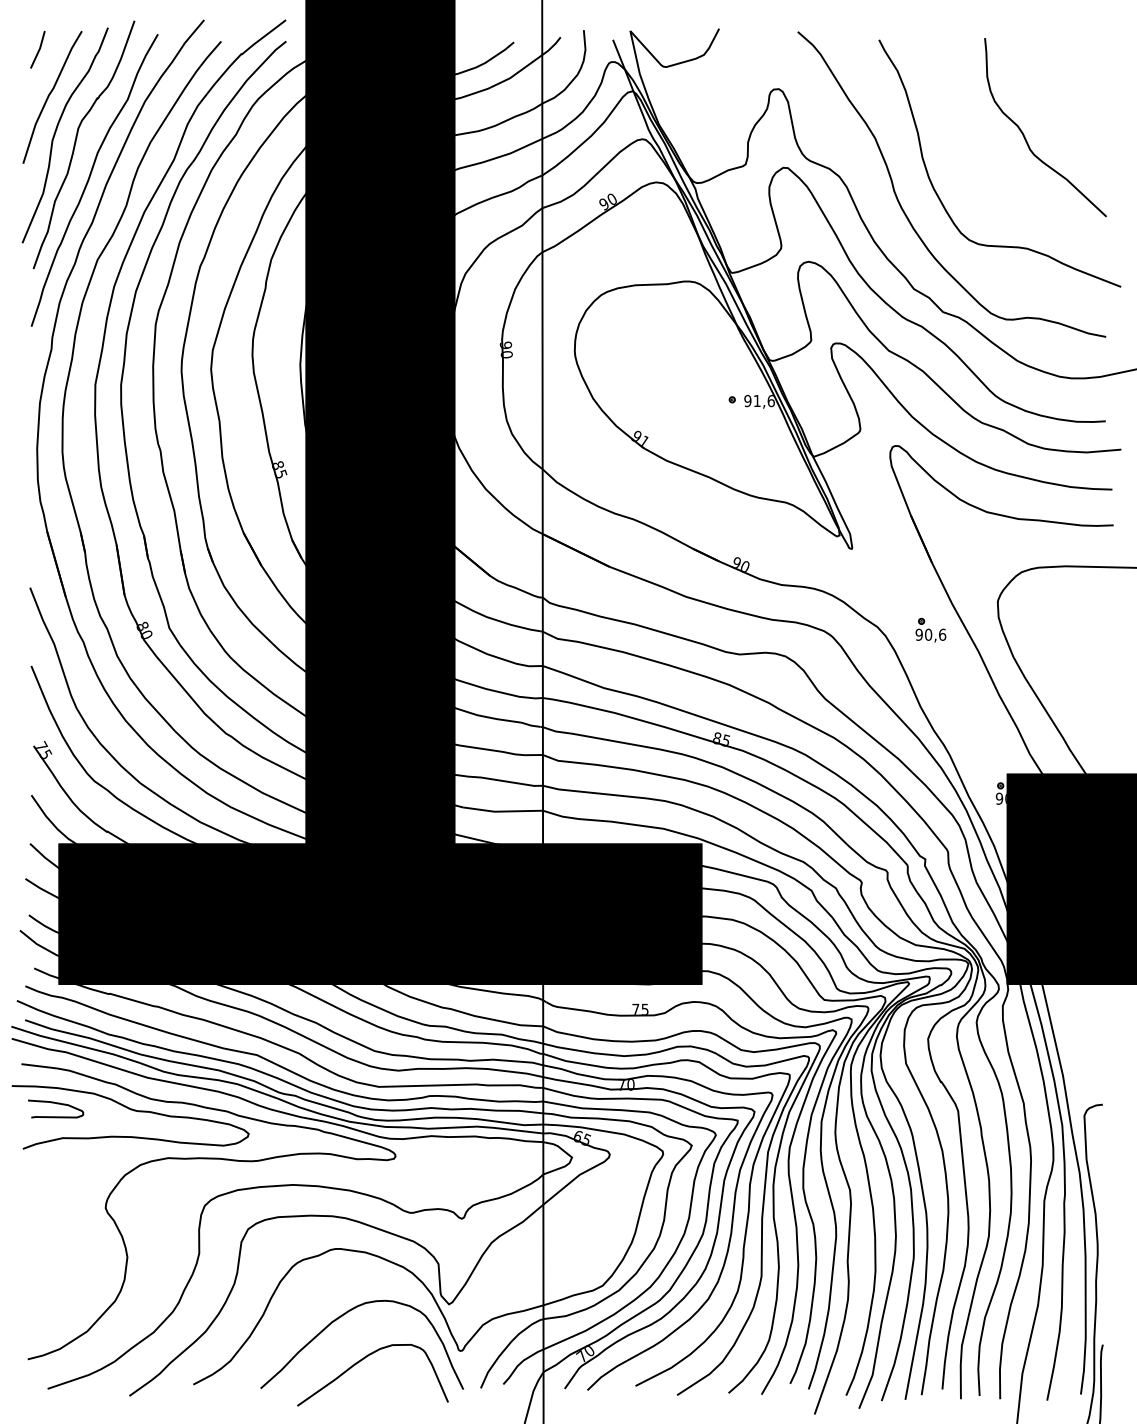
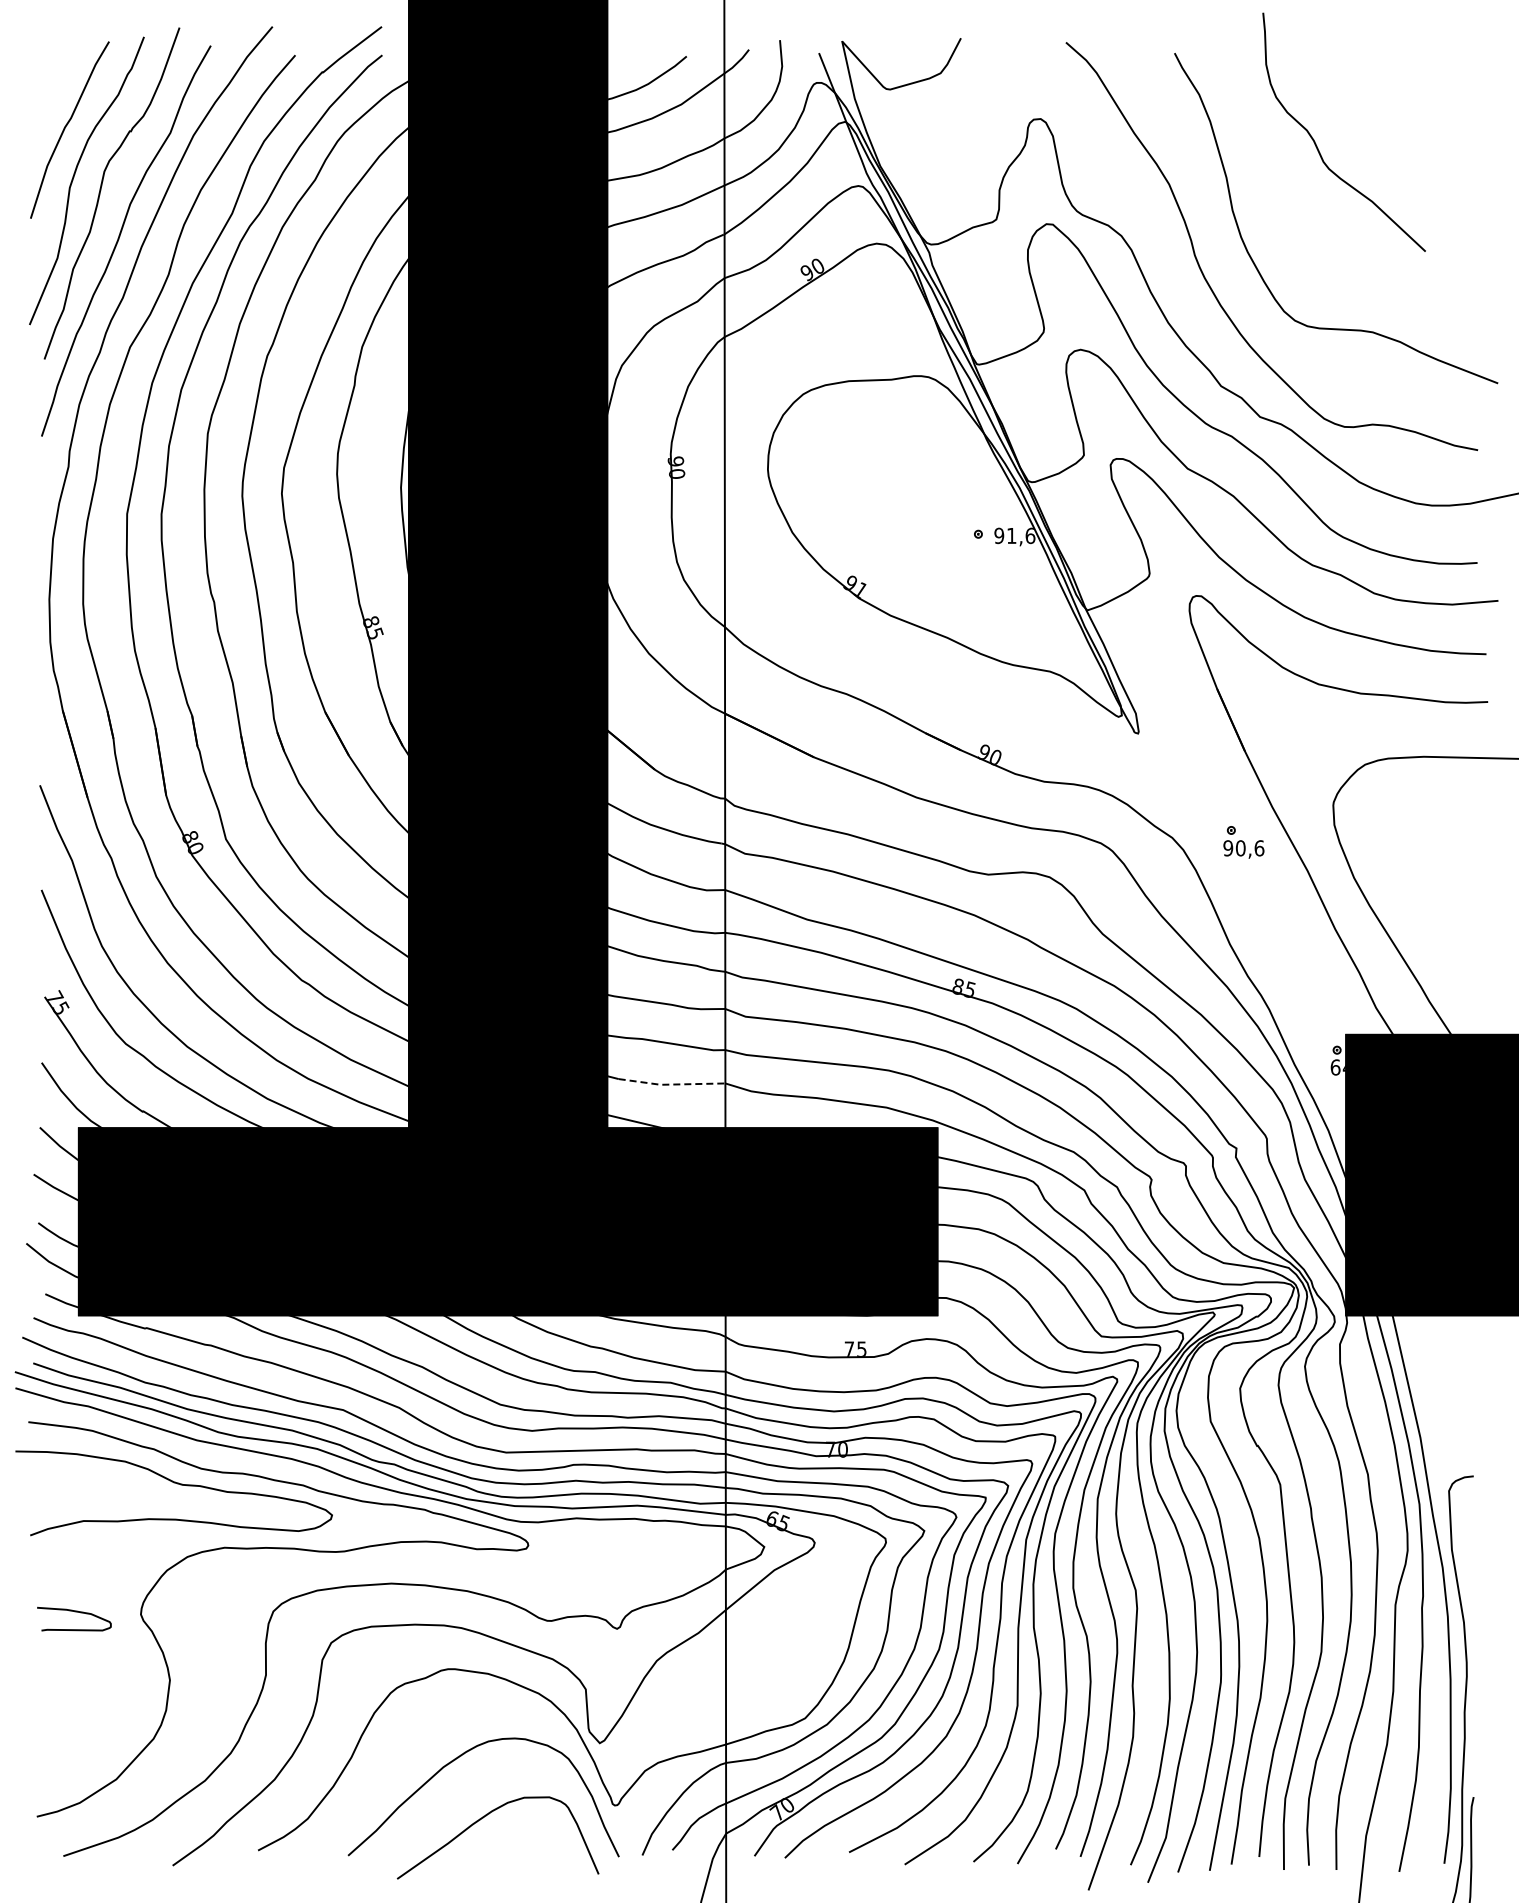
line: (38, 49) -> (51, 66), removed
curve: (1024, 135) -> (1316, 143), moved
text: (1000, 798) -> (1337, 1067), 90,6 -> 64,5
line: (502, 811) -> (671, 1084), solid -> dashed
curve: (55, 1104) -> (74, 1612), moved

